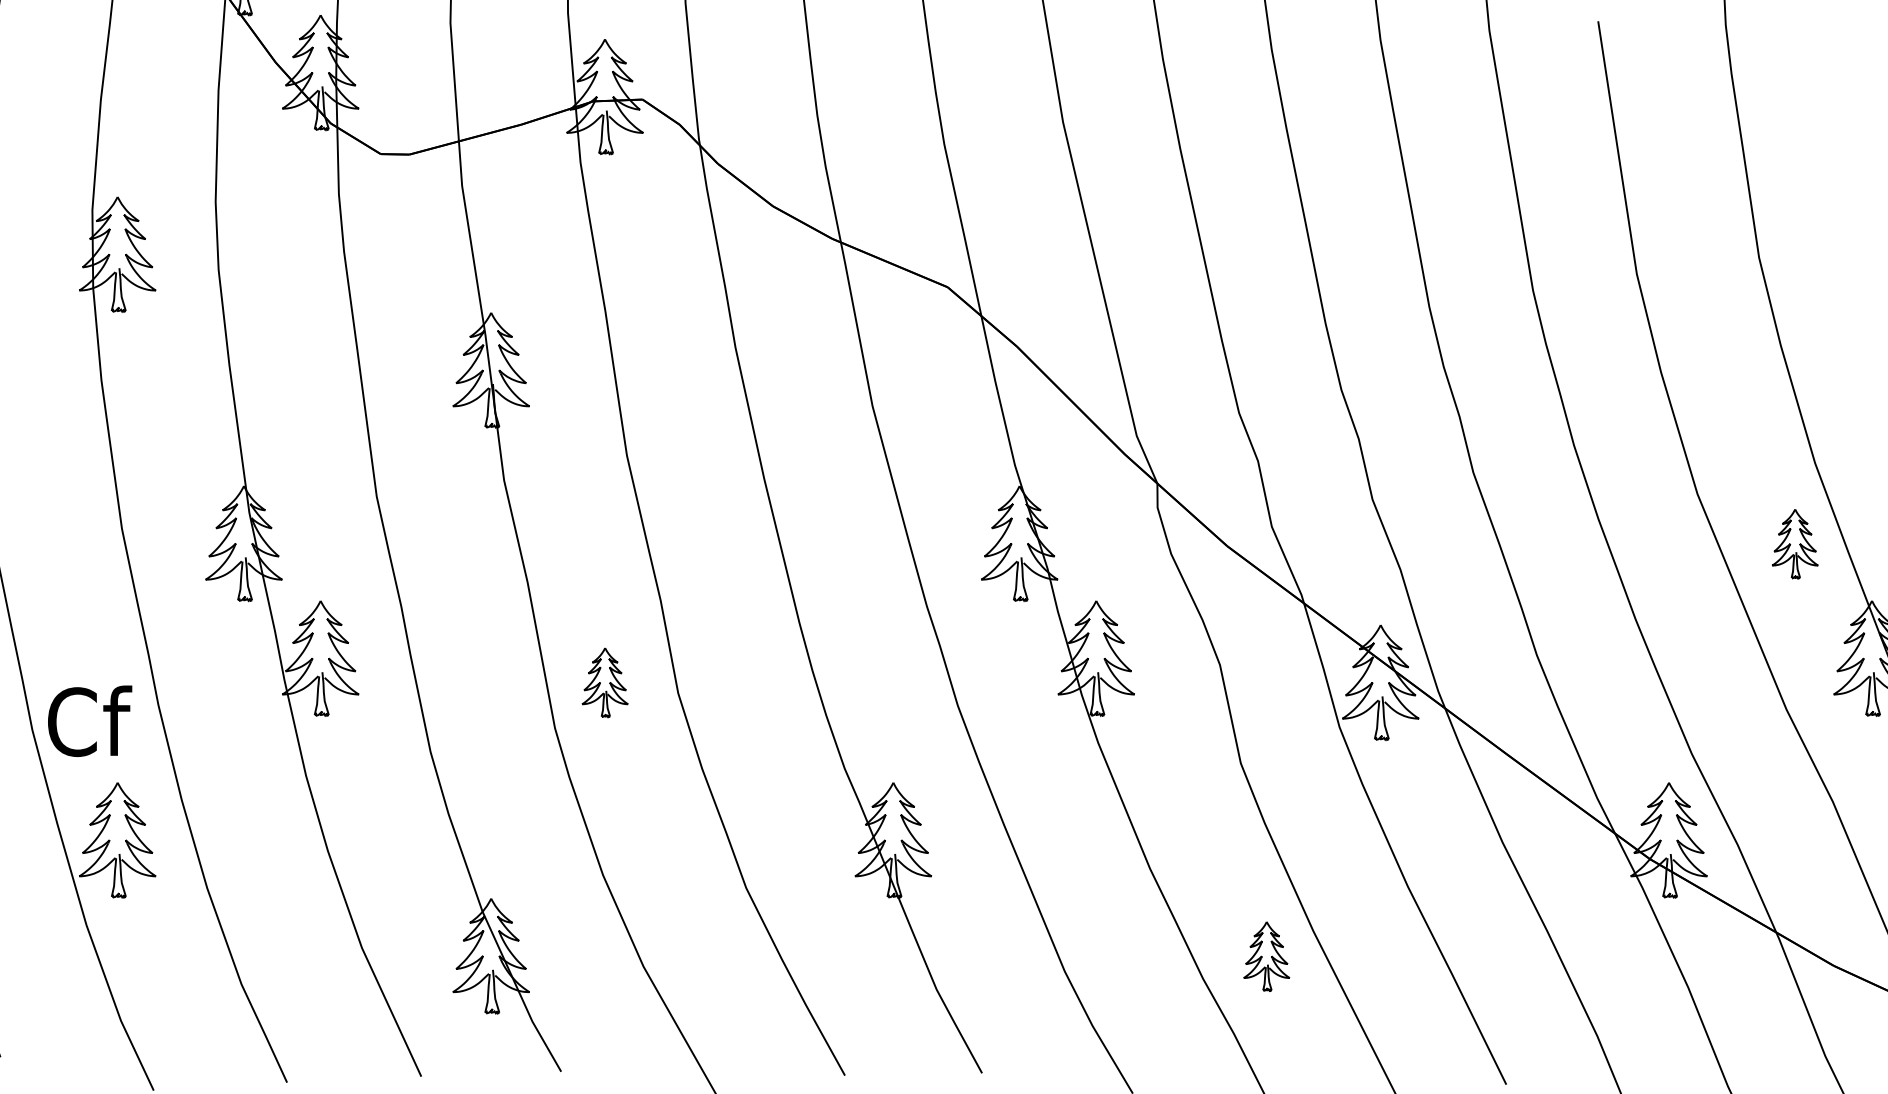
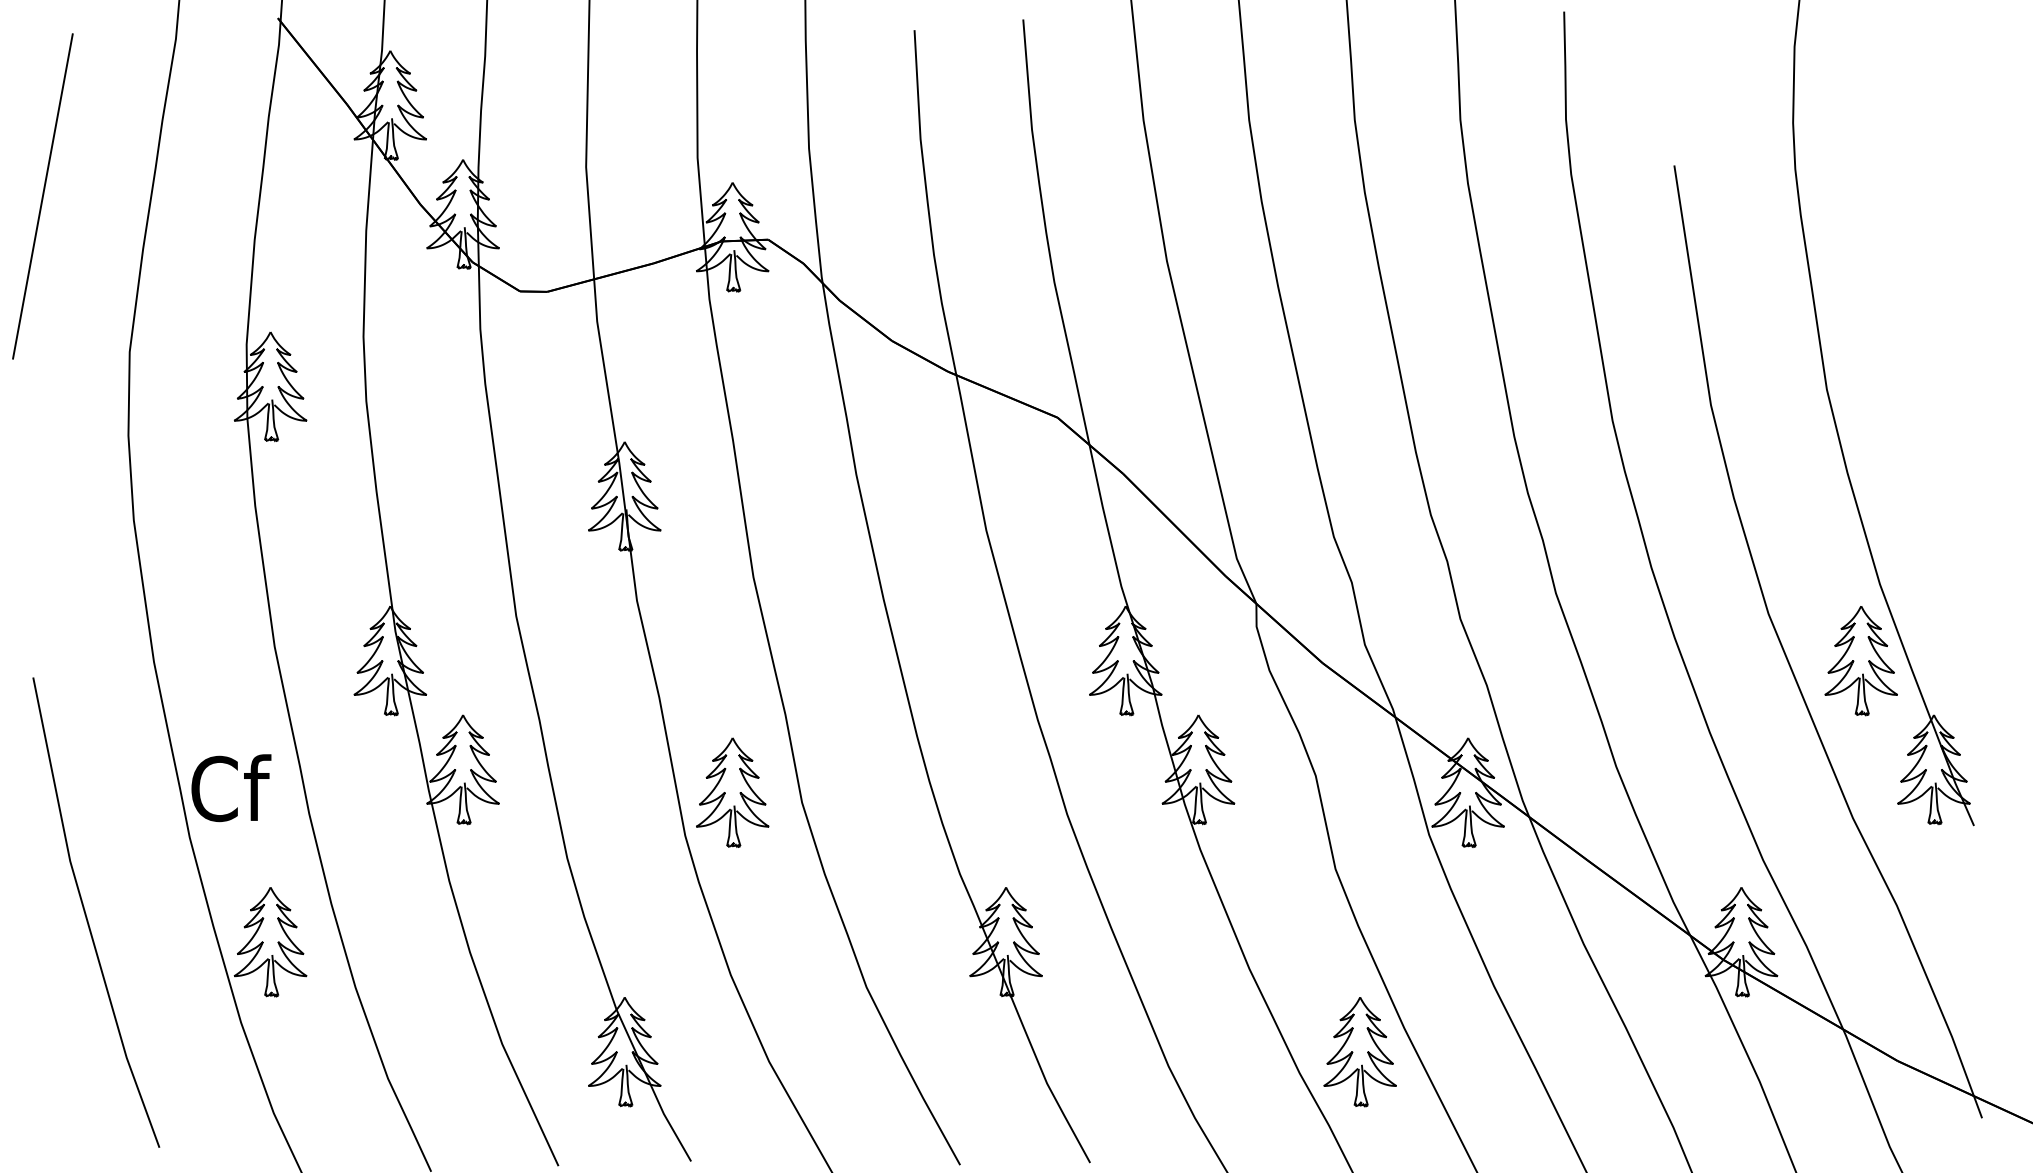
part: (1794, 544) -> (1860, 661), size x1.67
part: (604, 682) -> (732, 792), size x1.67
text: (90, 721) -> (231, 788), moved
part: (1266, 956) -> (1359, 1052), size x1.67

